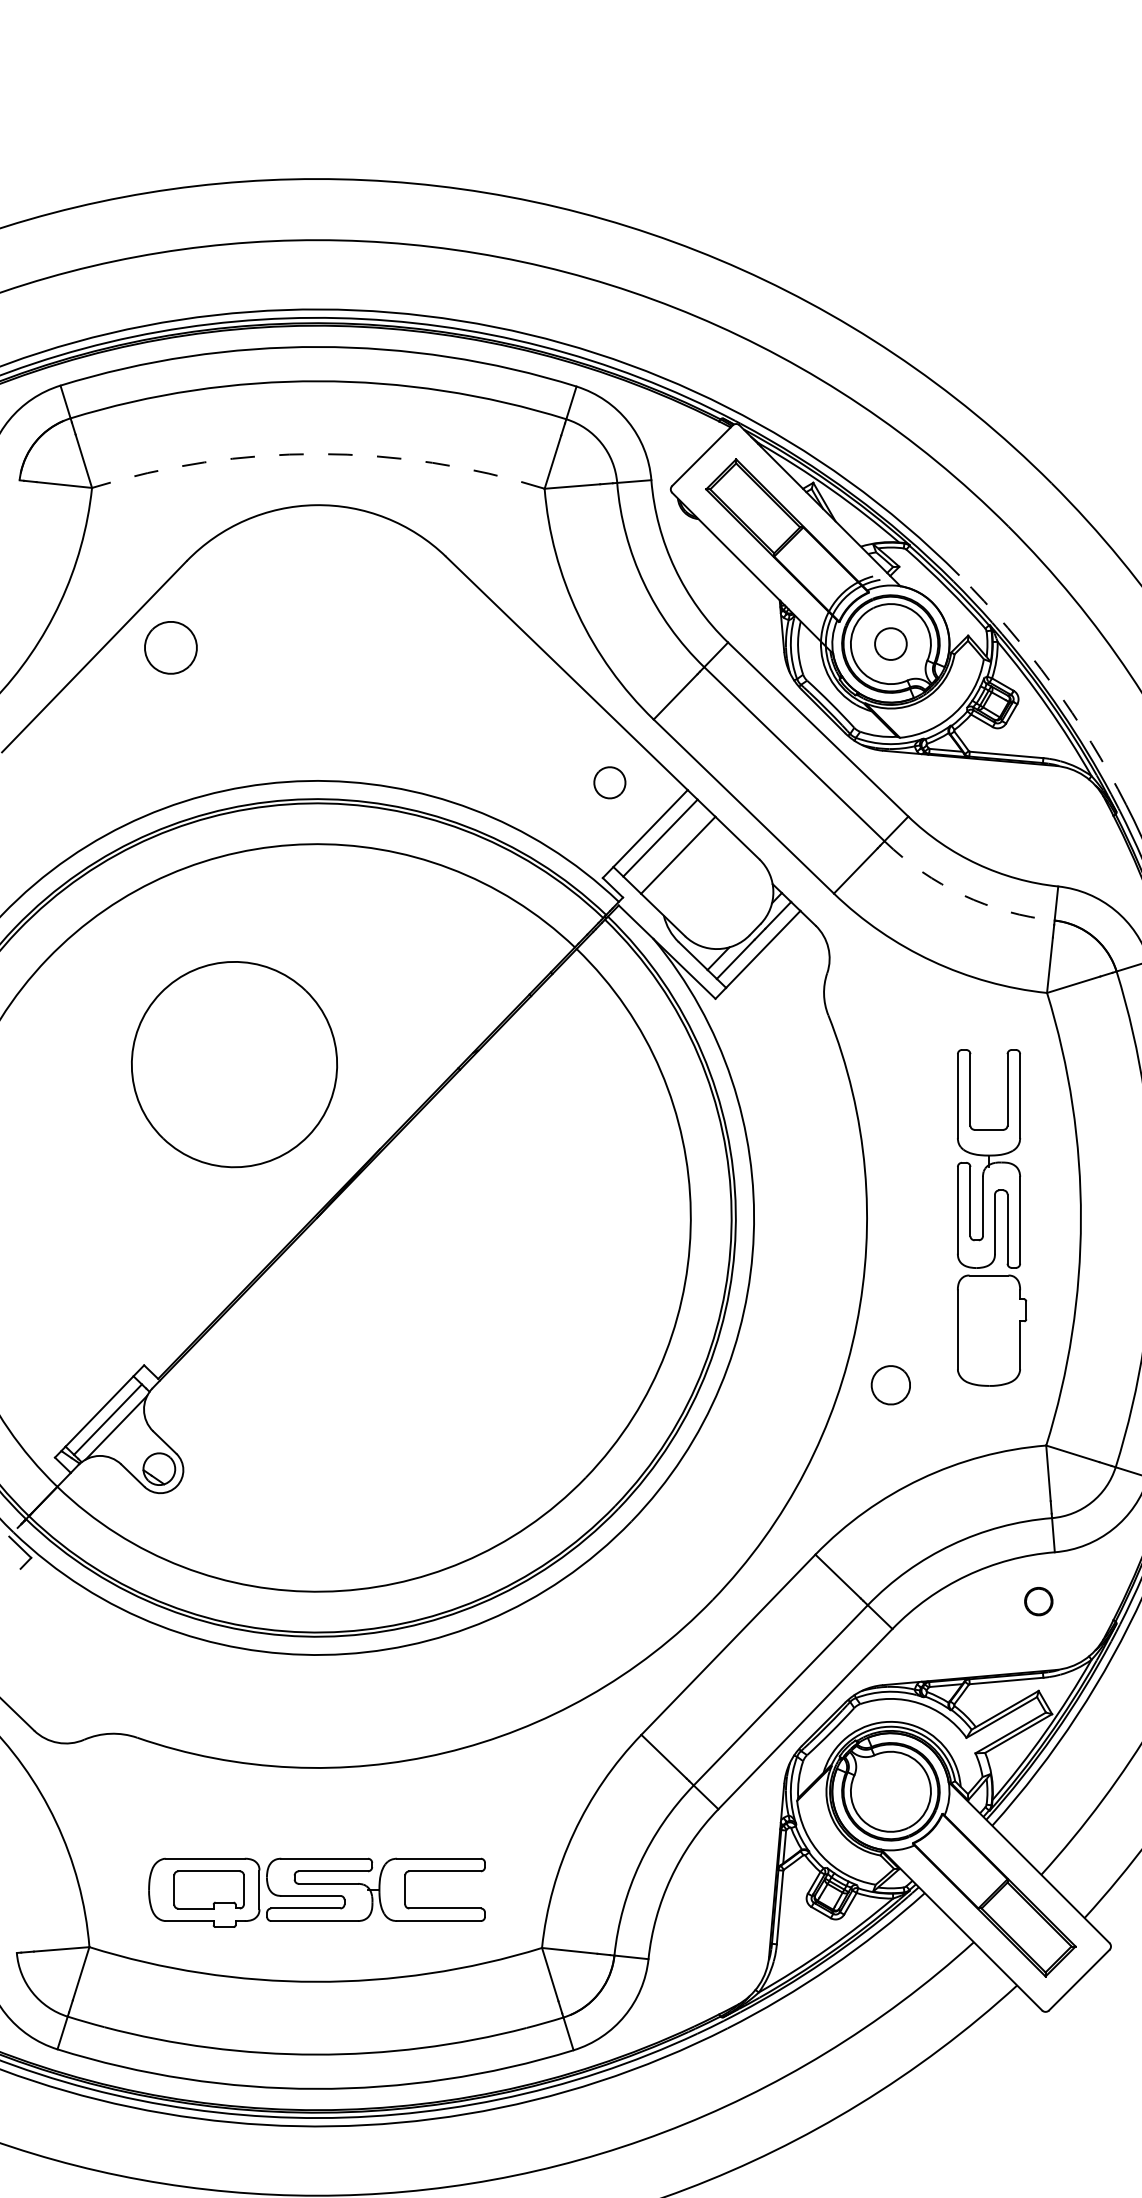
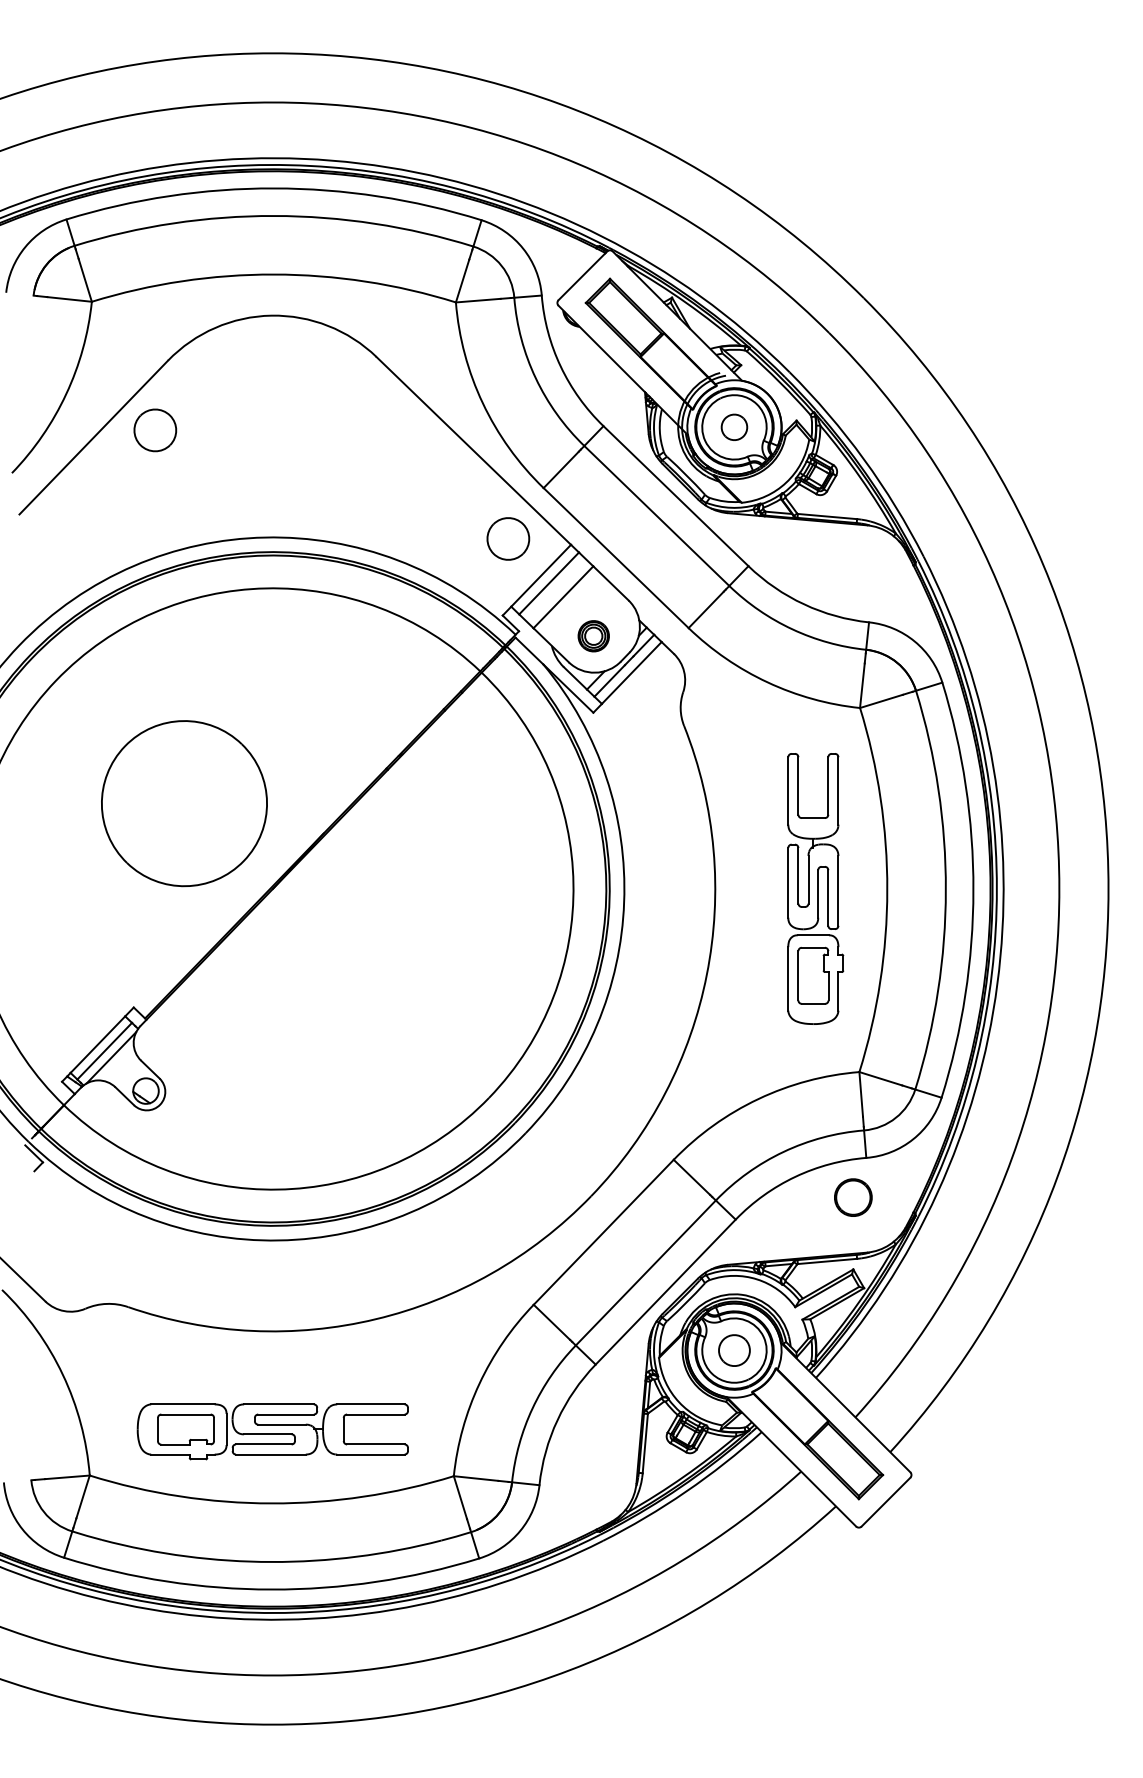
arc: (317, 454) -> (273, 274), dashed -> solid
arc: (1051, 684) -> (863, 459), dashed -> solid
part: (609, 782) -> (508, 538), size x1.67
arc: (963, 895) -> (792, 629), dashed -> solid
part: (715, 904) -> (593, 636), added
part: (234, 1064) -> (184, 803), moved
part: (989, 1325) -> (813, 975), added
part: (890, 1385) -> (734, 1350), moved
part: (1038, 1601) -> (853, 1197), size x1.67

